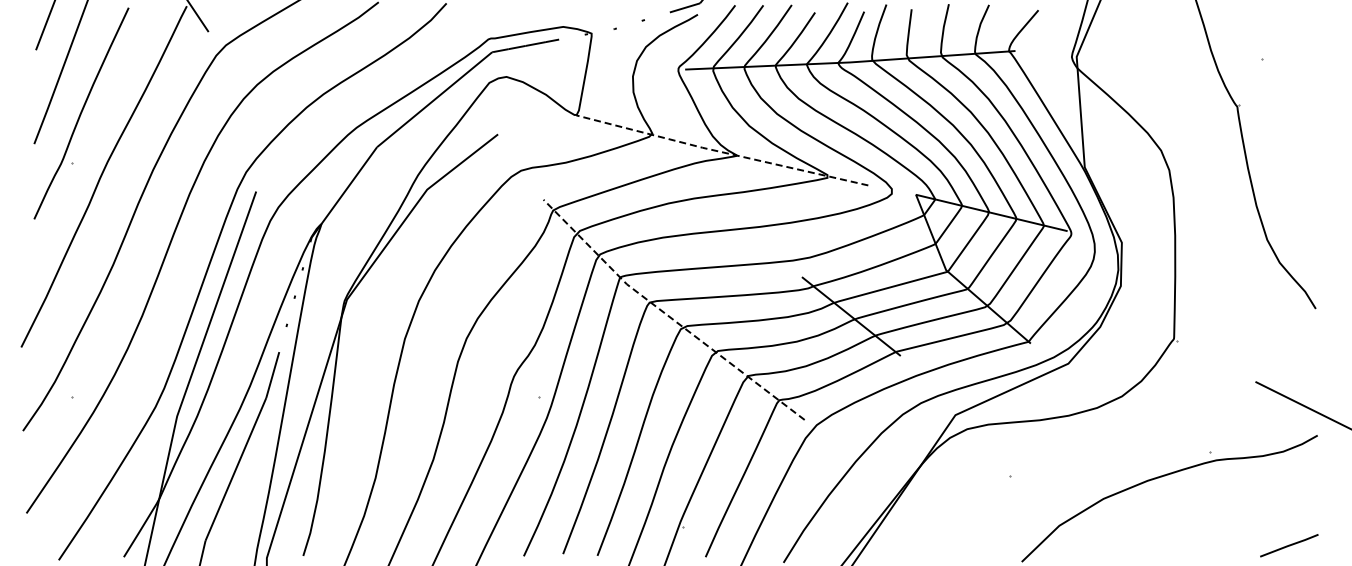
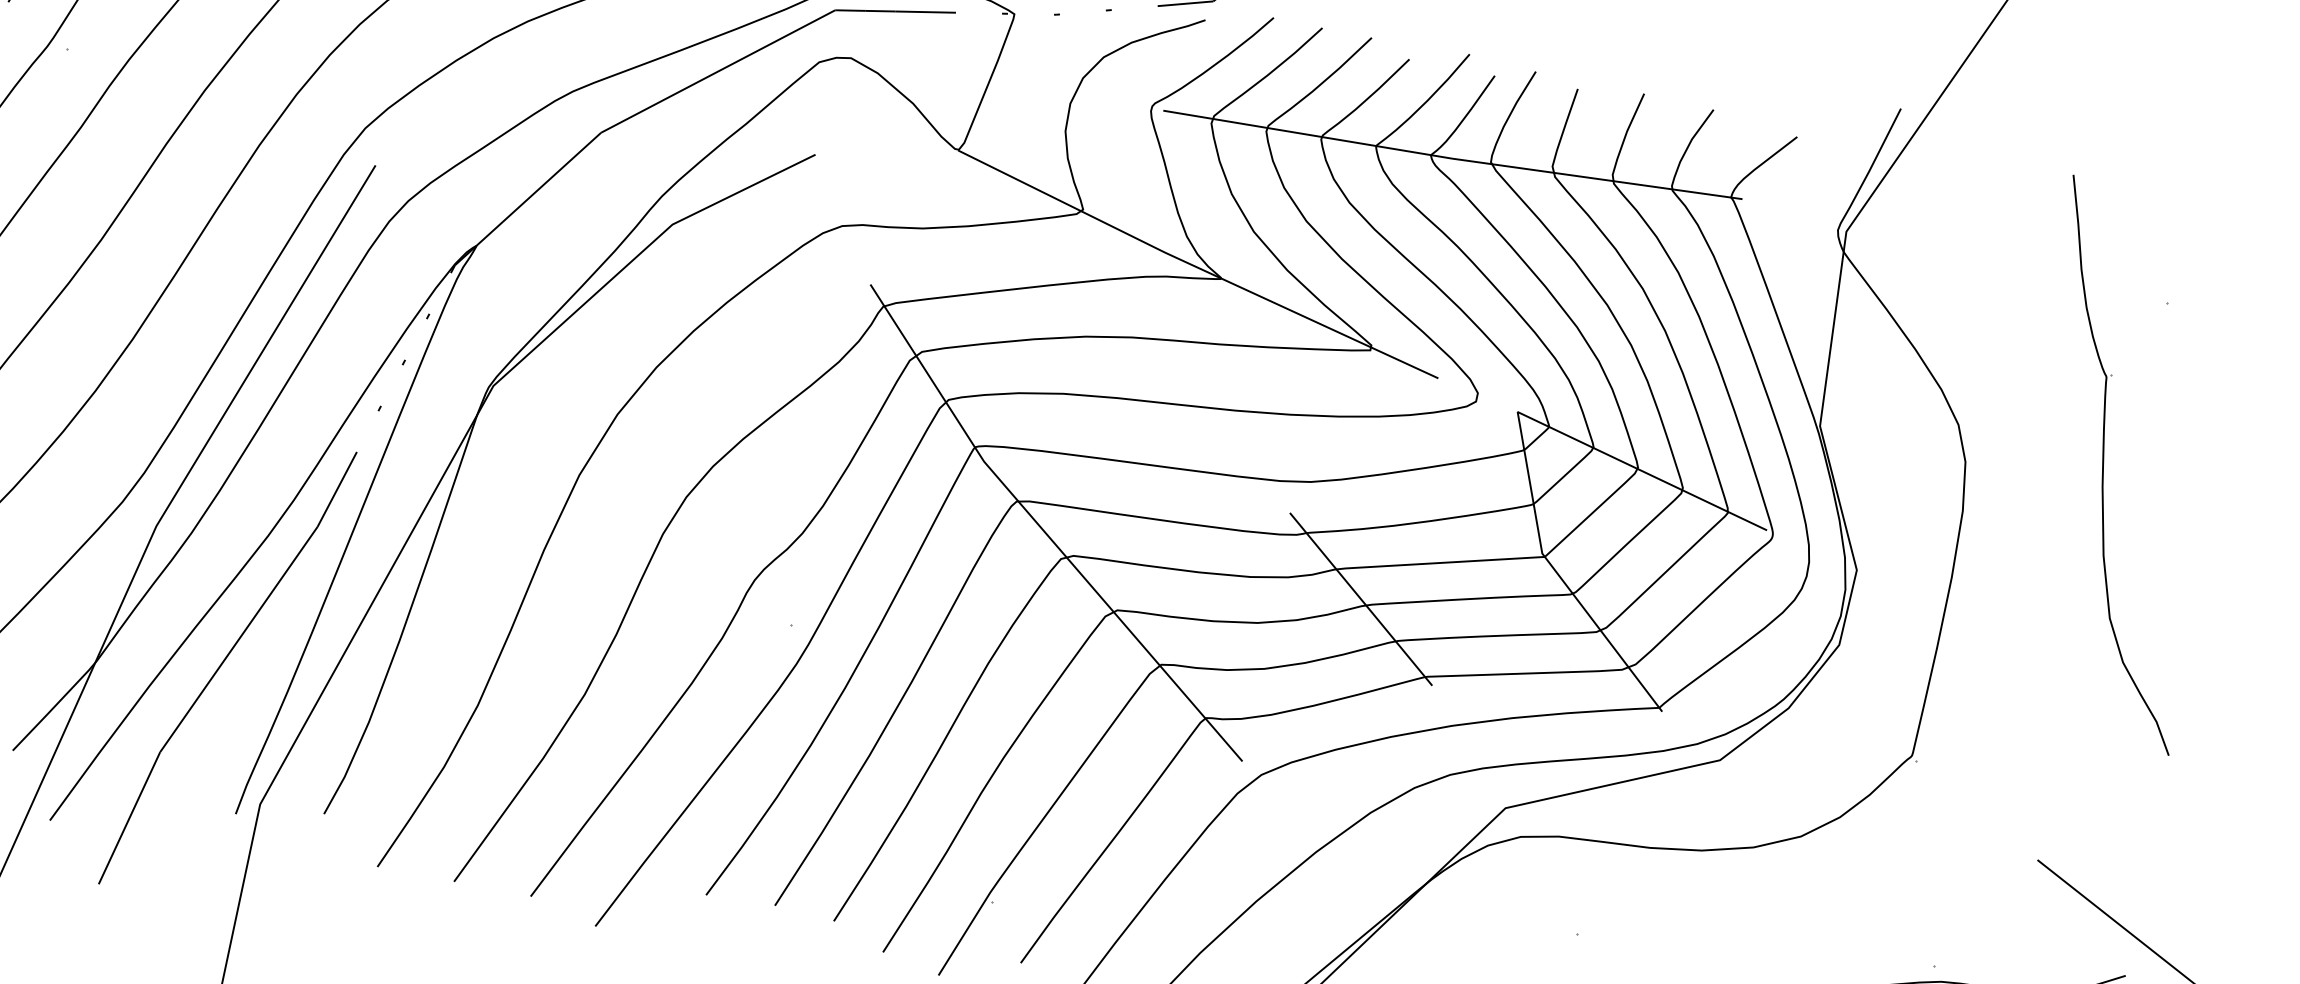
line: (721, 152) -> (1196, 267), dashed -> solid
line: (668, 315) -> (1044, 530), dashed -> solid

